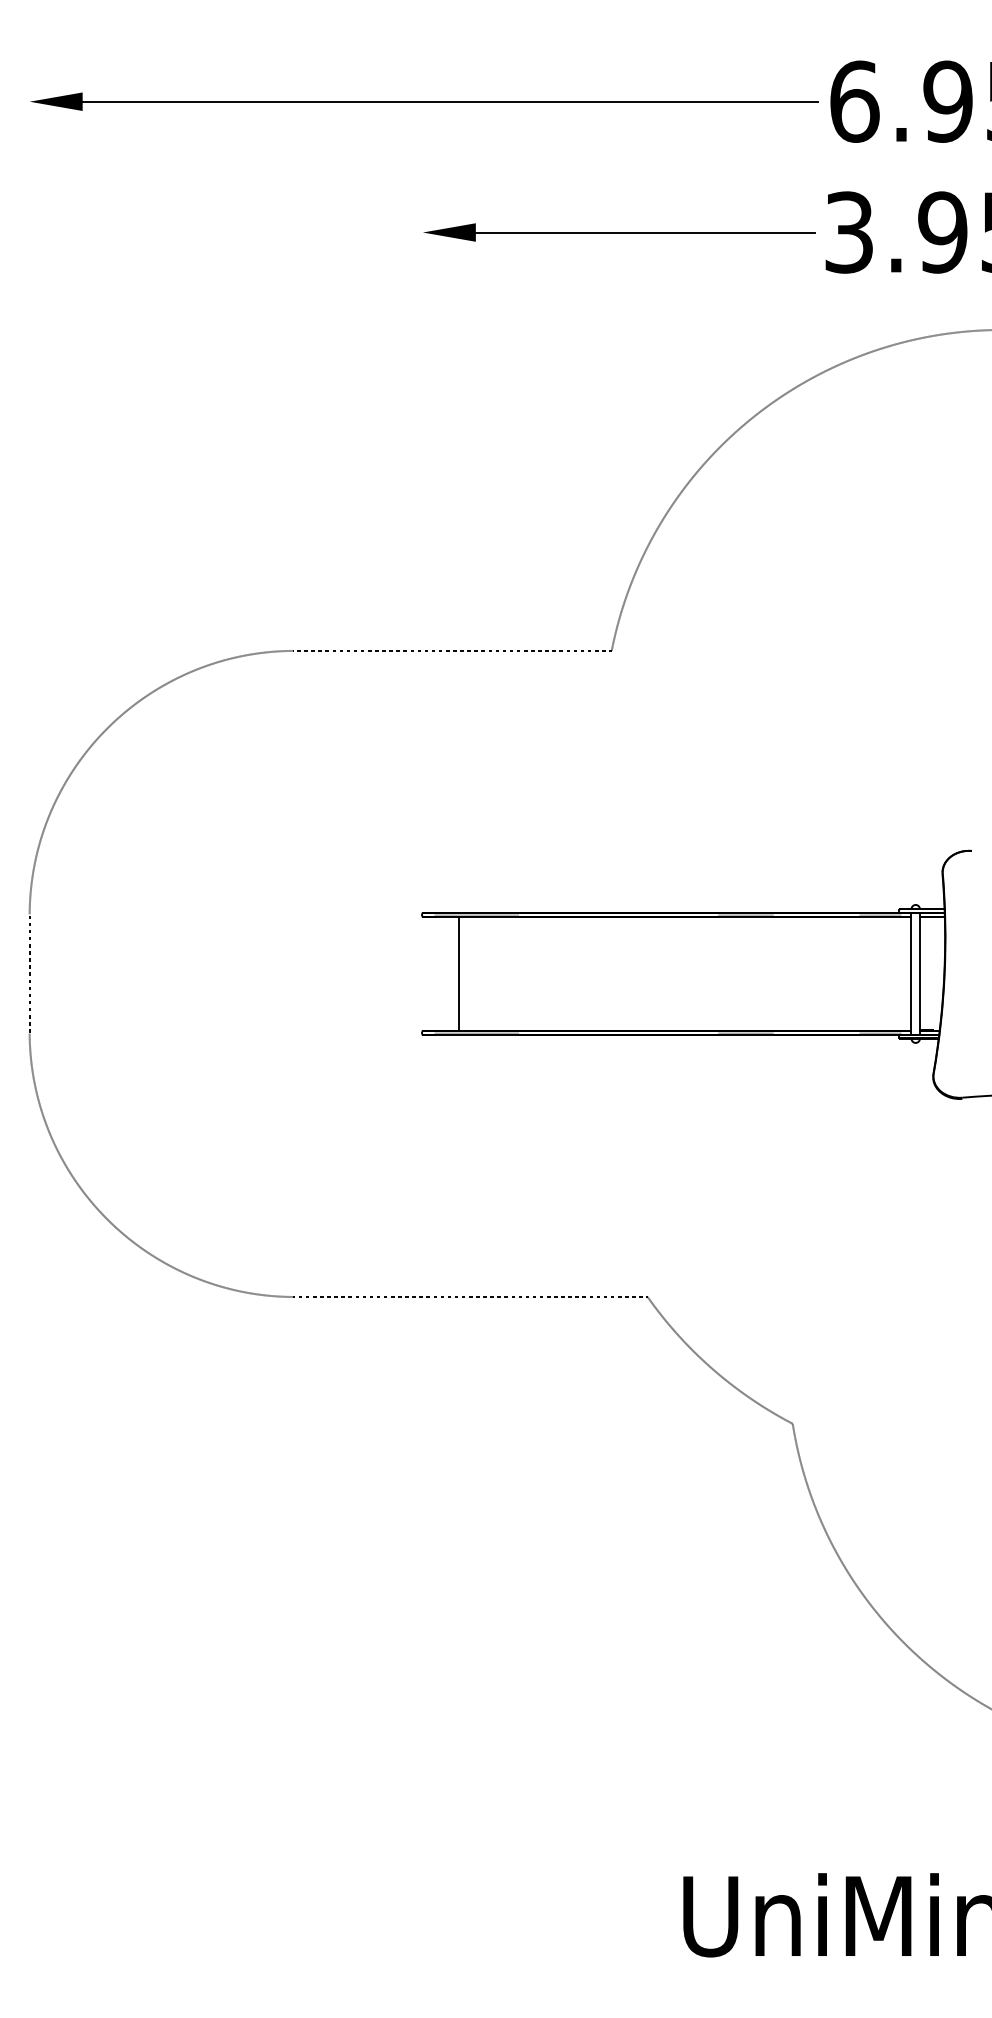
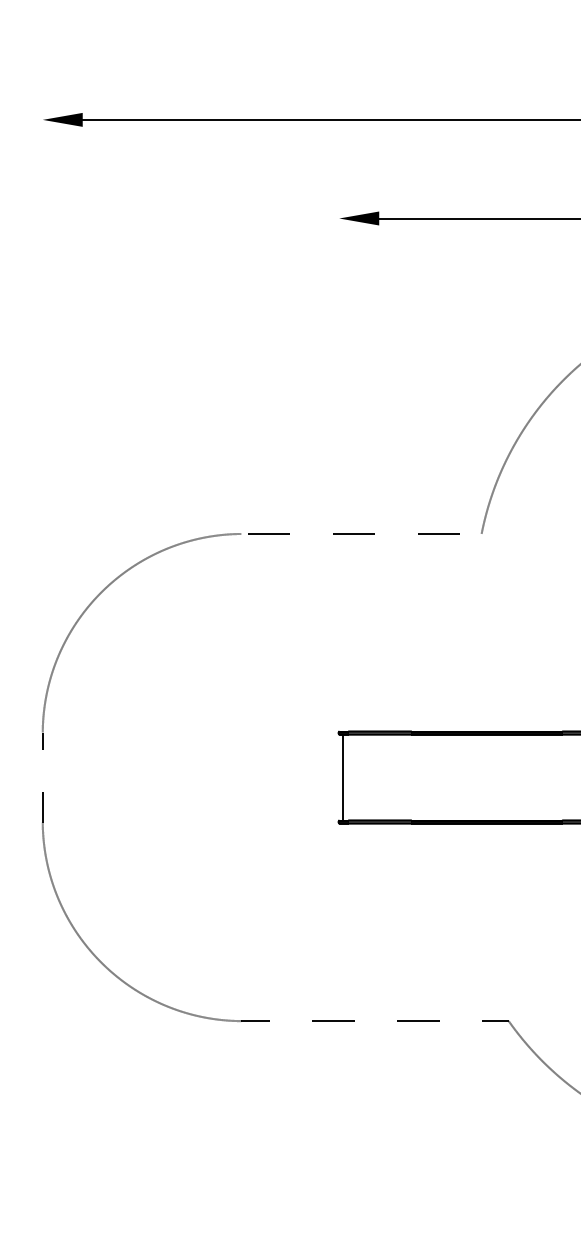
line: (459, 973) -> (342, 777), moved

